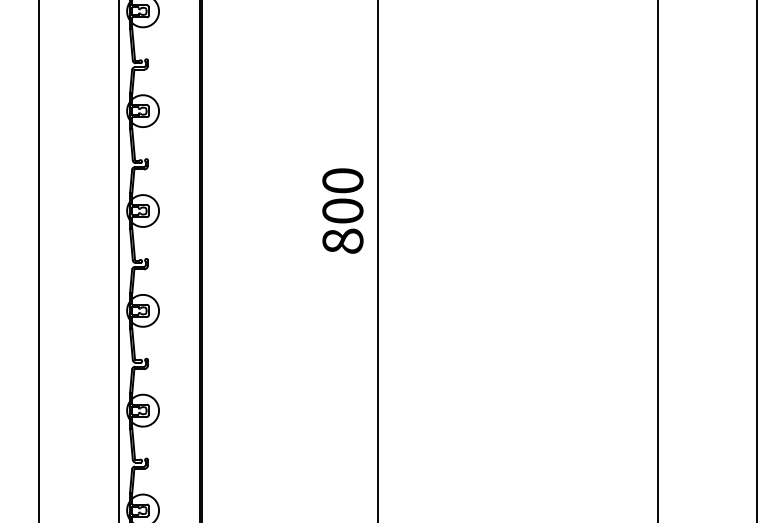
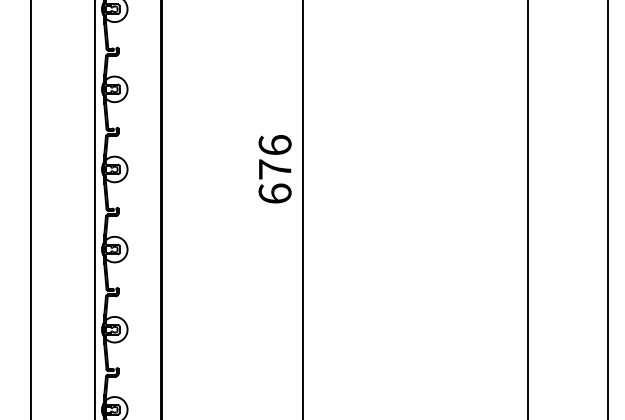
text: (342, 211) -> (274, 169), 800 -> 676

